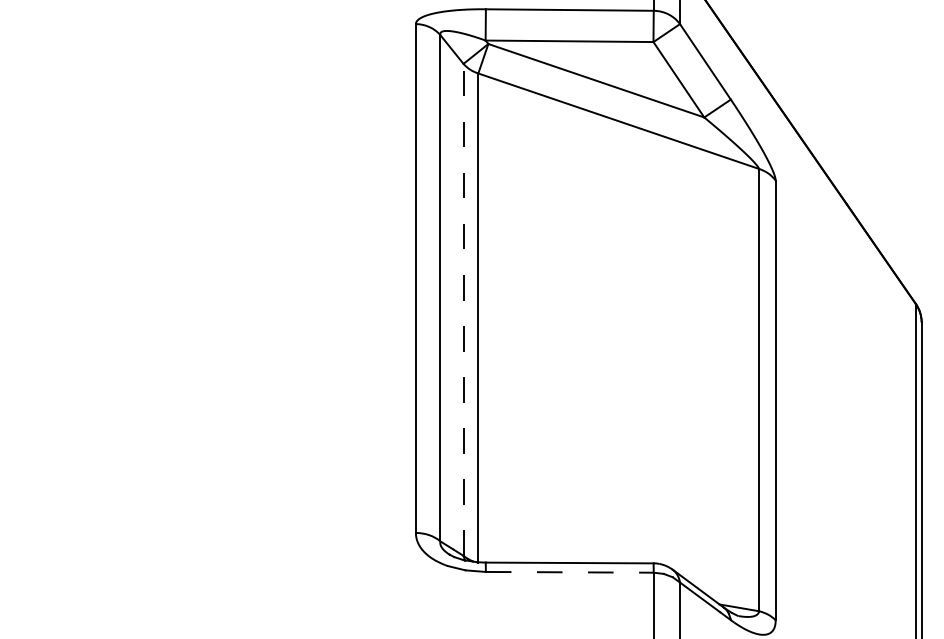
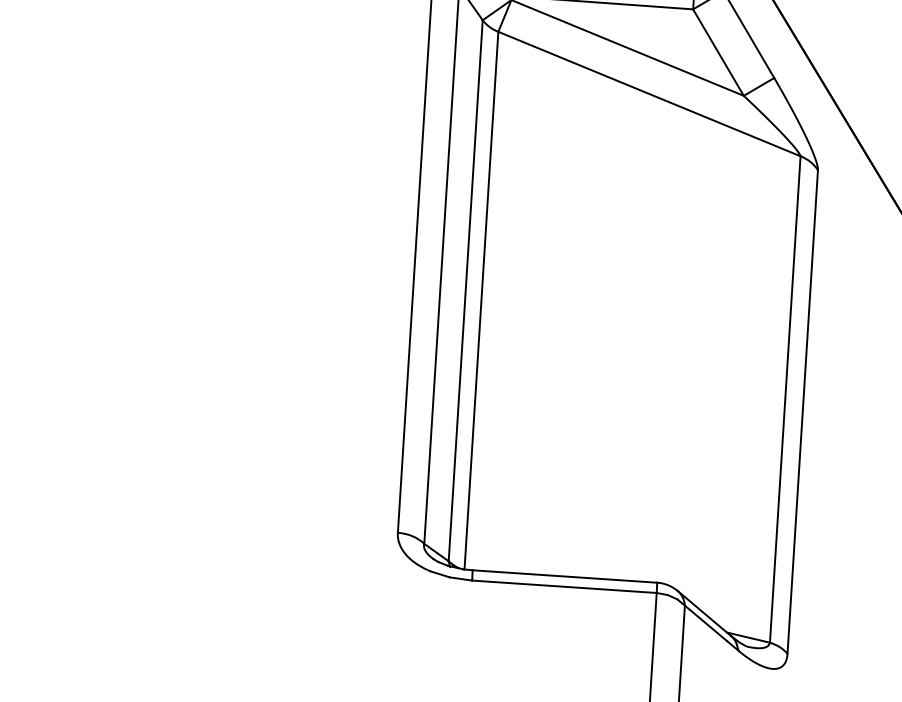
line: (463, 309) -> (465, 290), dashed -> solid
line: (569, 572) -> (564, 586), dashed -> solid

